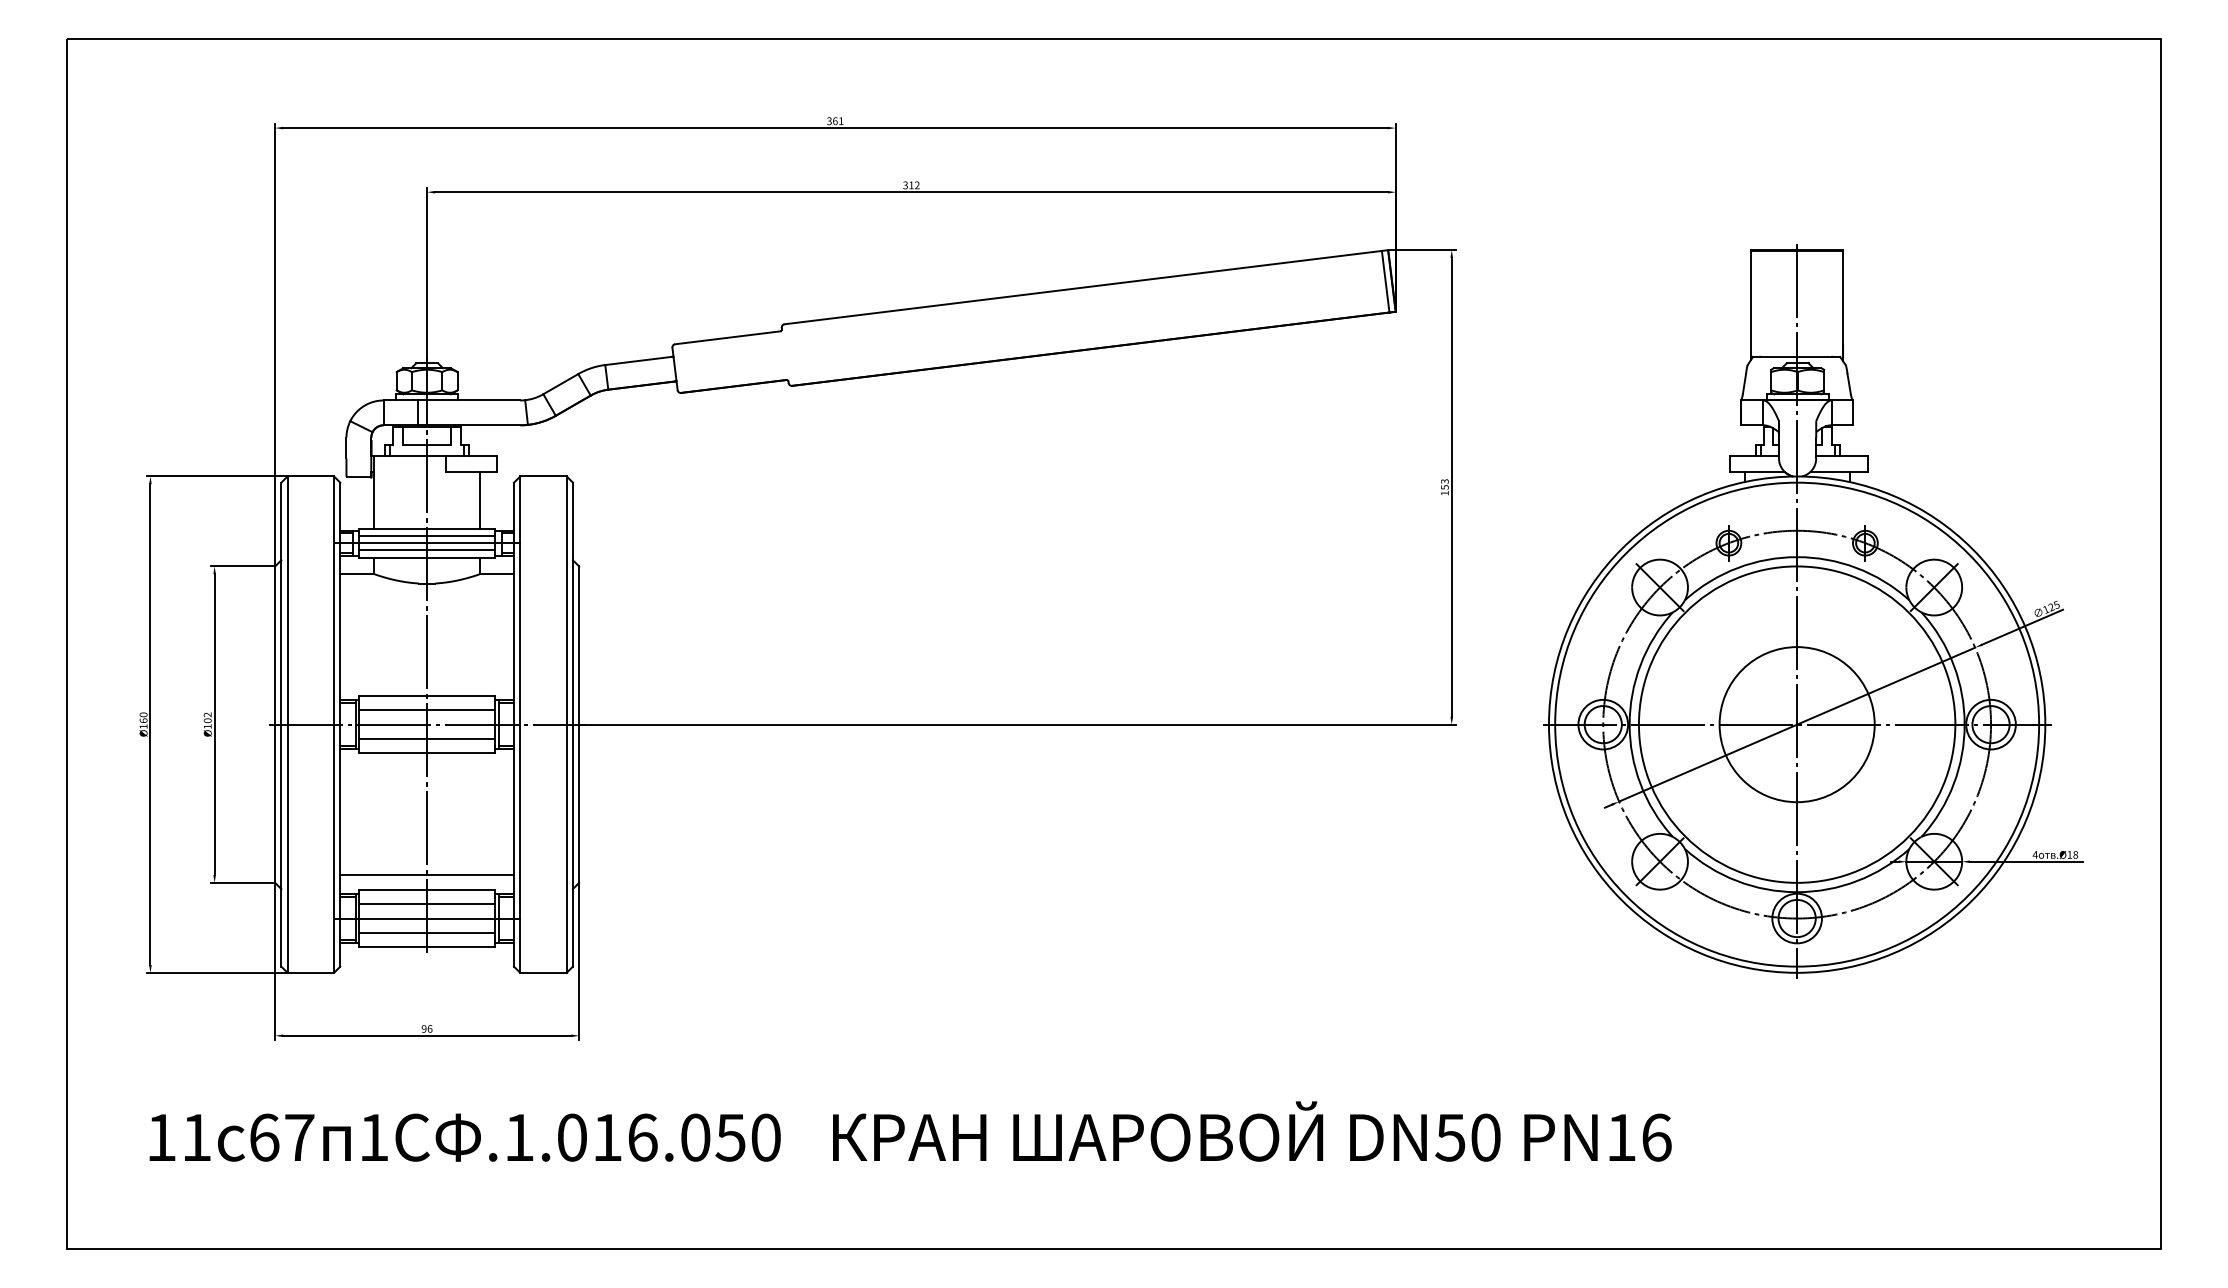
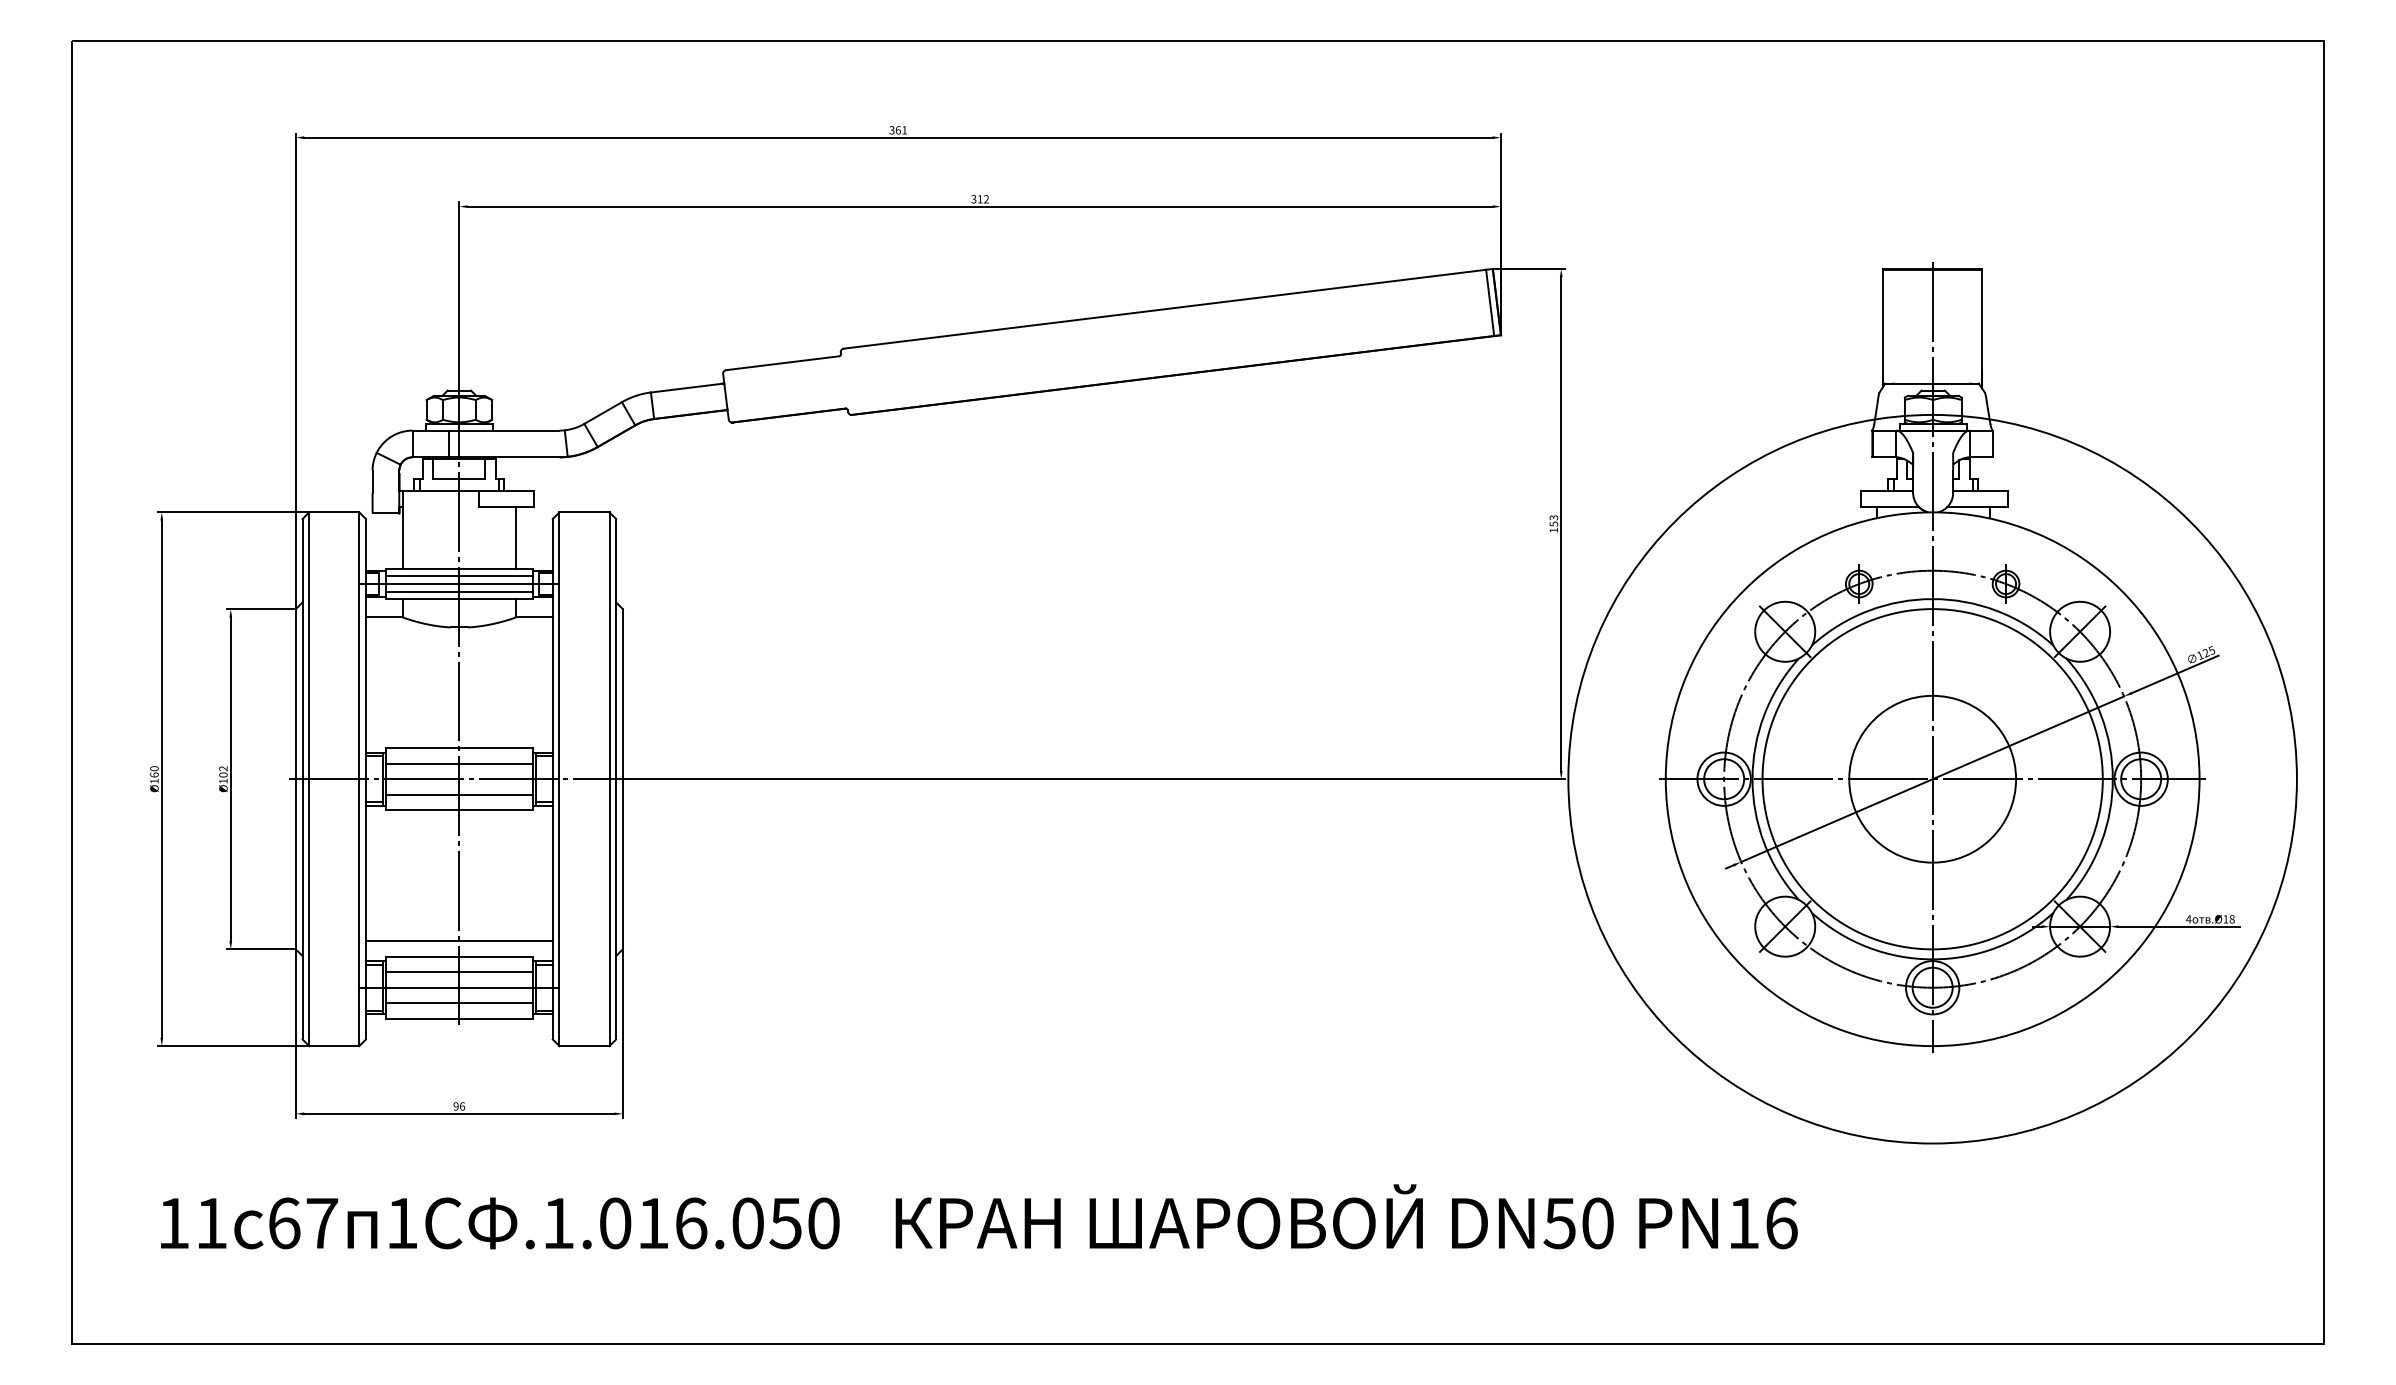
circle: (1797, 724) -> (1933, 779), size x1.4

